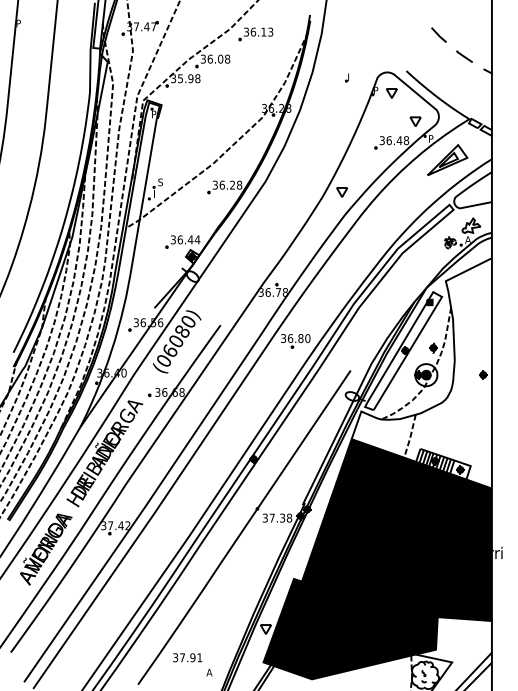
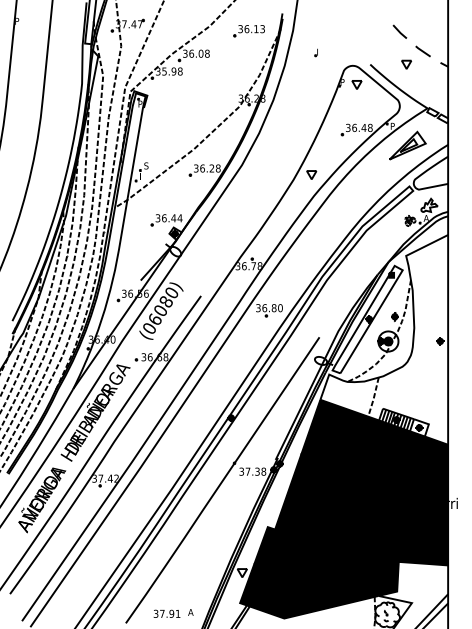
part: (255, 34) -> (248, 31), moved
part: (346, 77) -> (315, 52), moved
part: (415, 121) -> (406, 64), moved
text: (187, 657) -> (166, 613), moved

